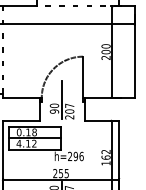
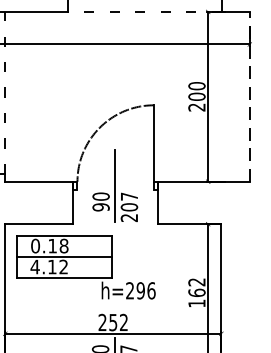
line: (134, 52) -> (249, 97), solid -> dashed
text: (66, 173) -> (123, 322), 255 -> 252

